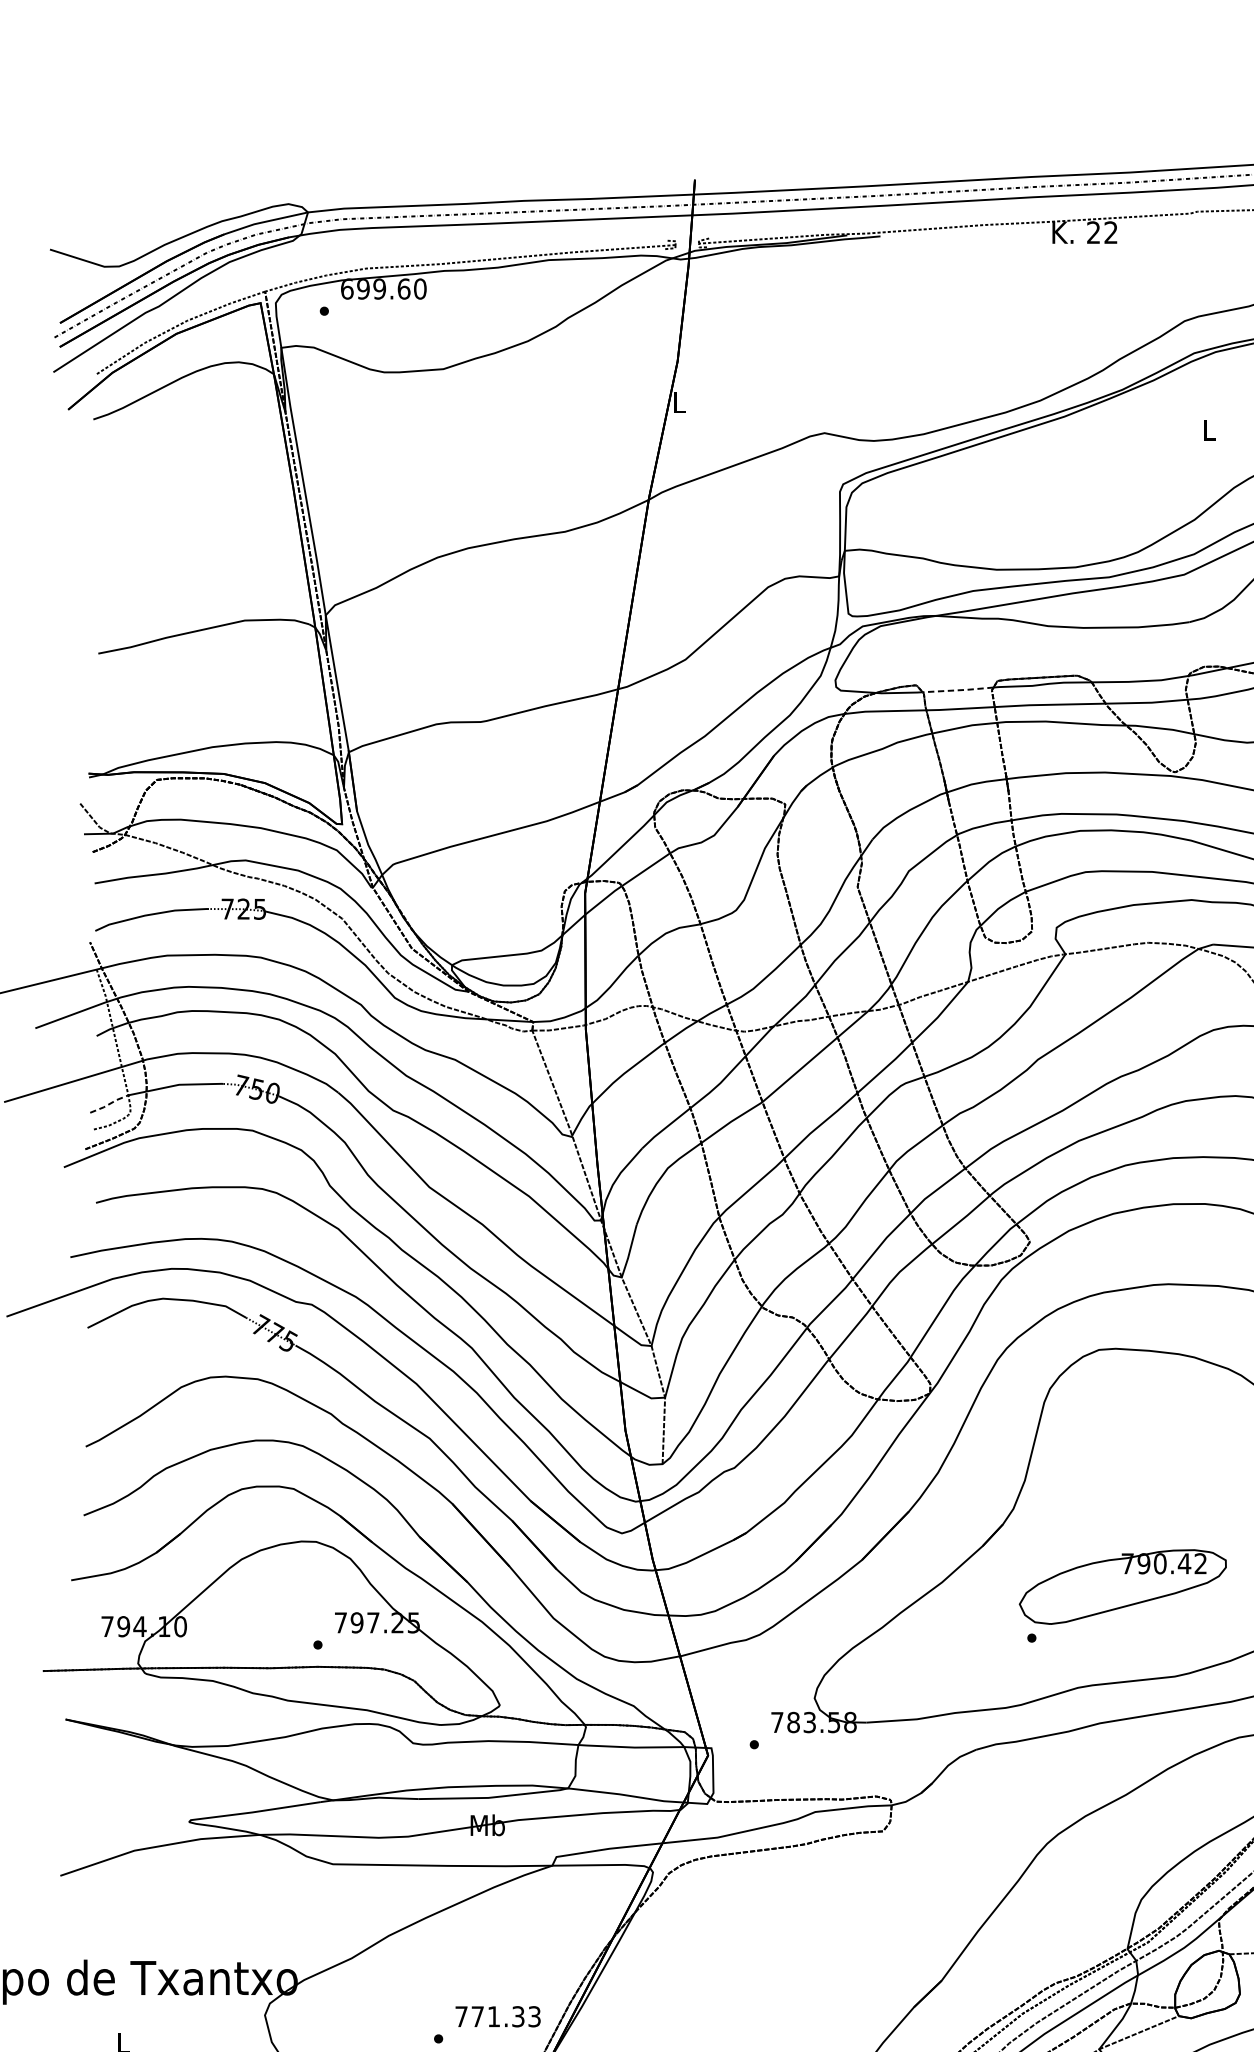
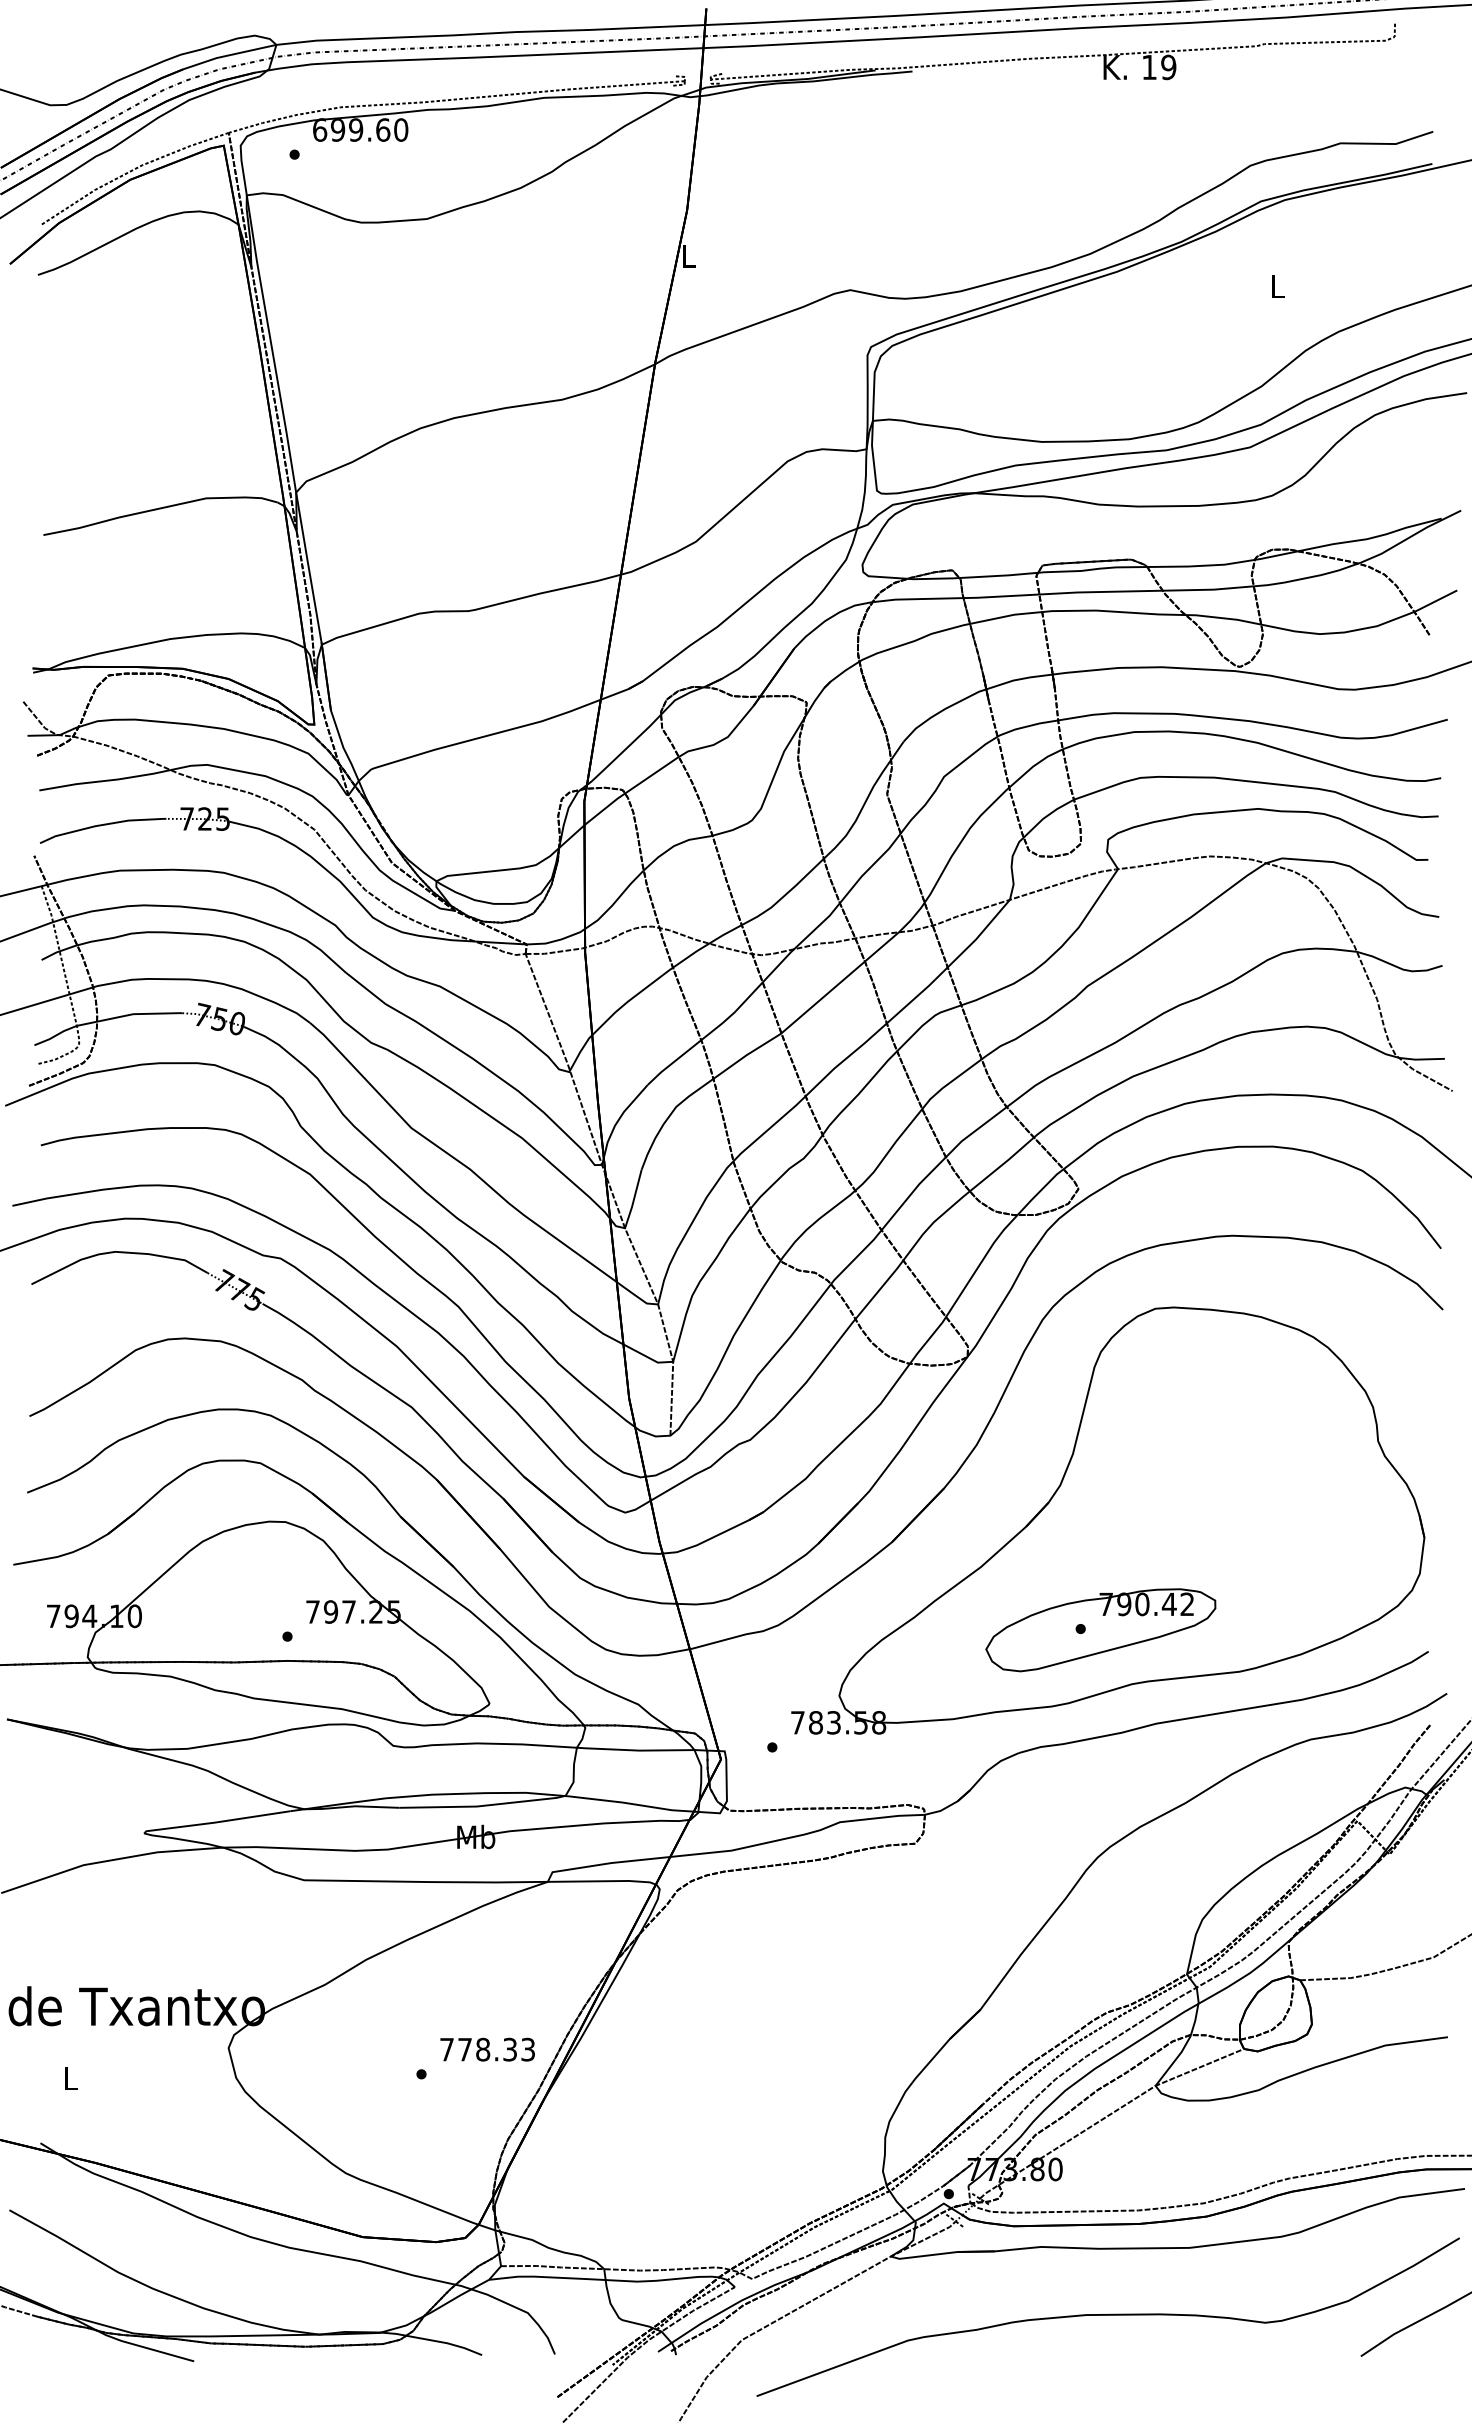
text: (1102, 232) -> (1159, 67), 22 -> 19
line: (957, 689) -> (998, 575), dashed -> solid
line: (109, 1103) -> (55, 1035), dashed -> solid
part: (1122, 1587) -> (1100, 1630), moved
text: (494, 2016) -> (483, 2049), 771.33 -> 778.33

